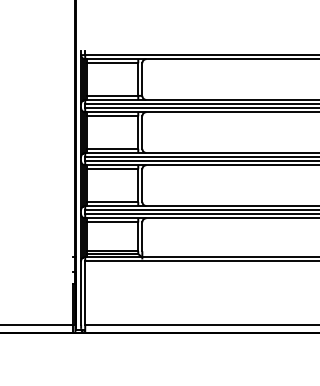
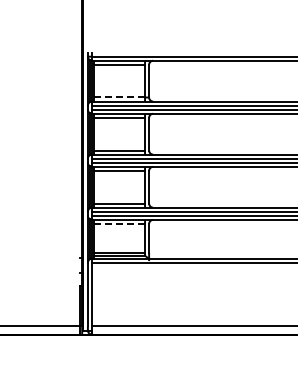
line: (112, 95) -> (119, 97), solid -> dashed
line: (112, 222) -> (119, 224), solid -> dashed

